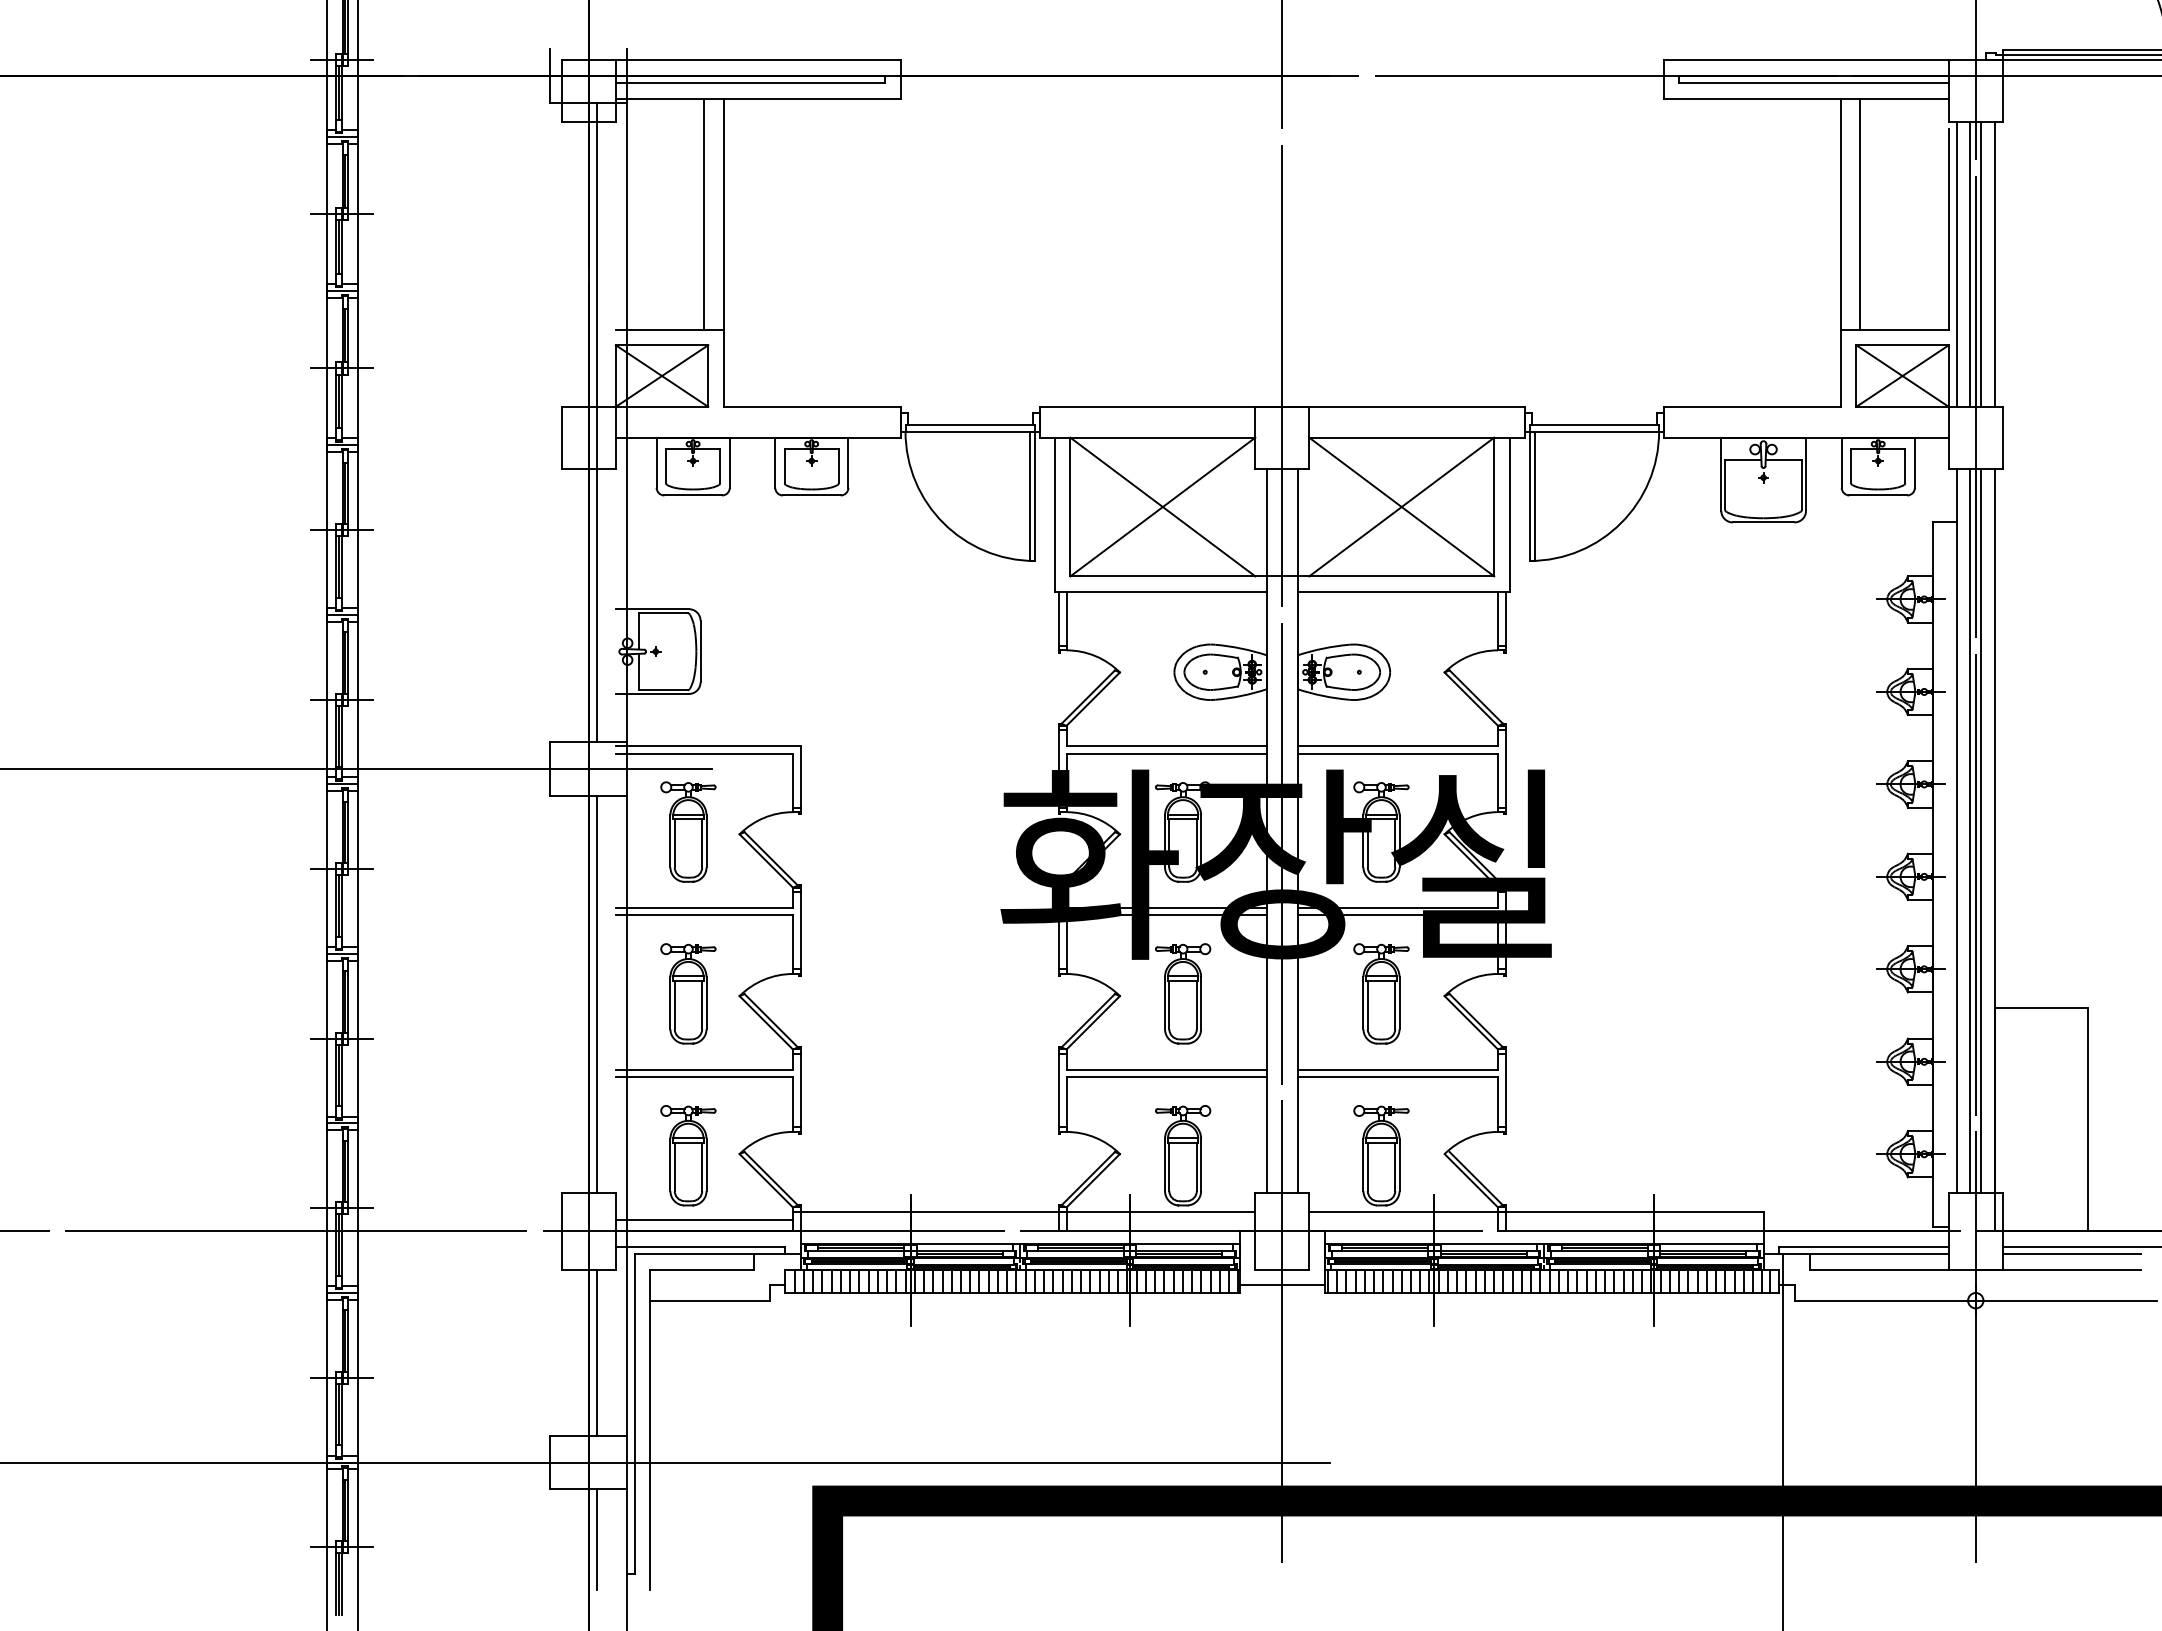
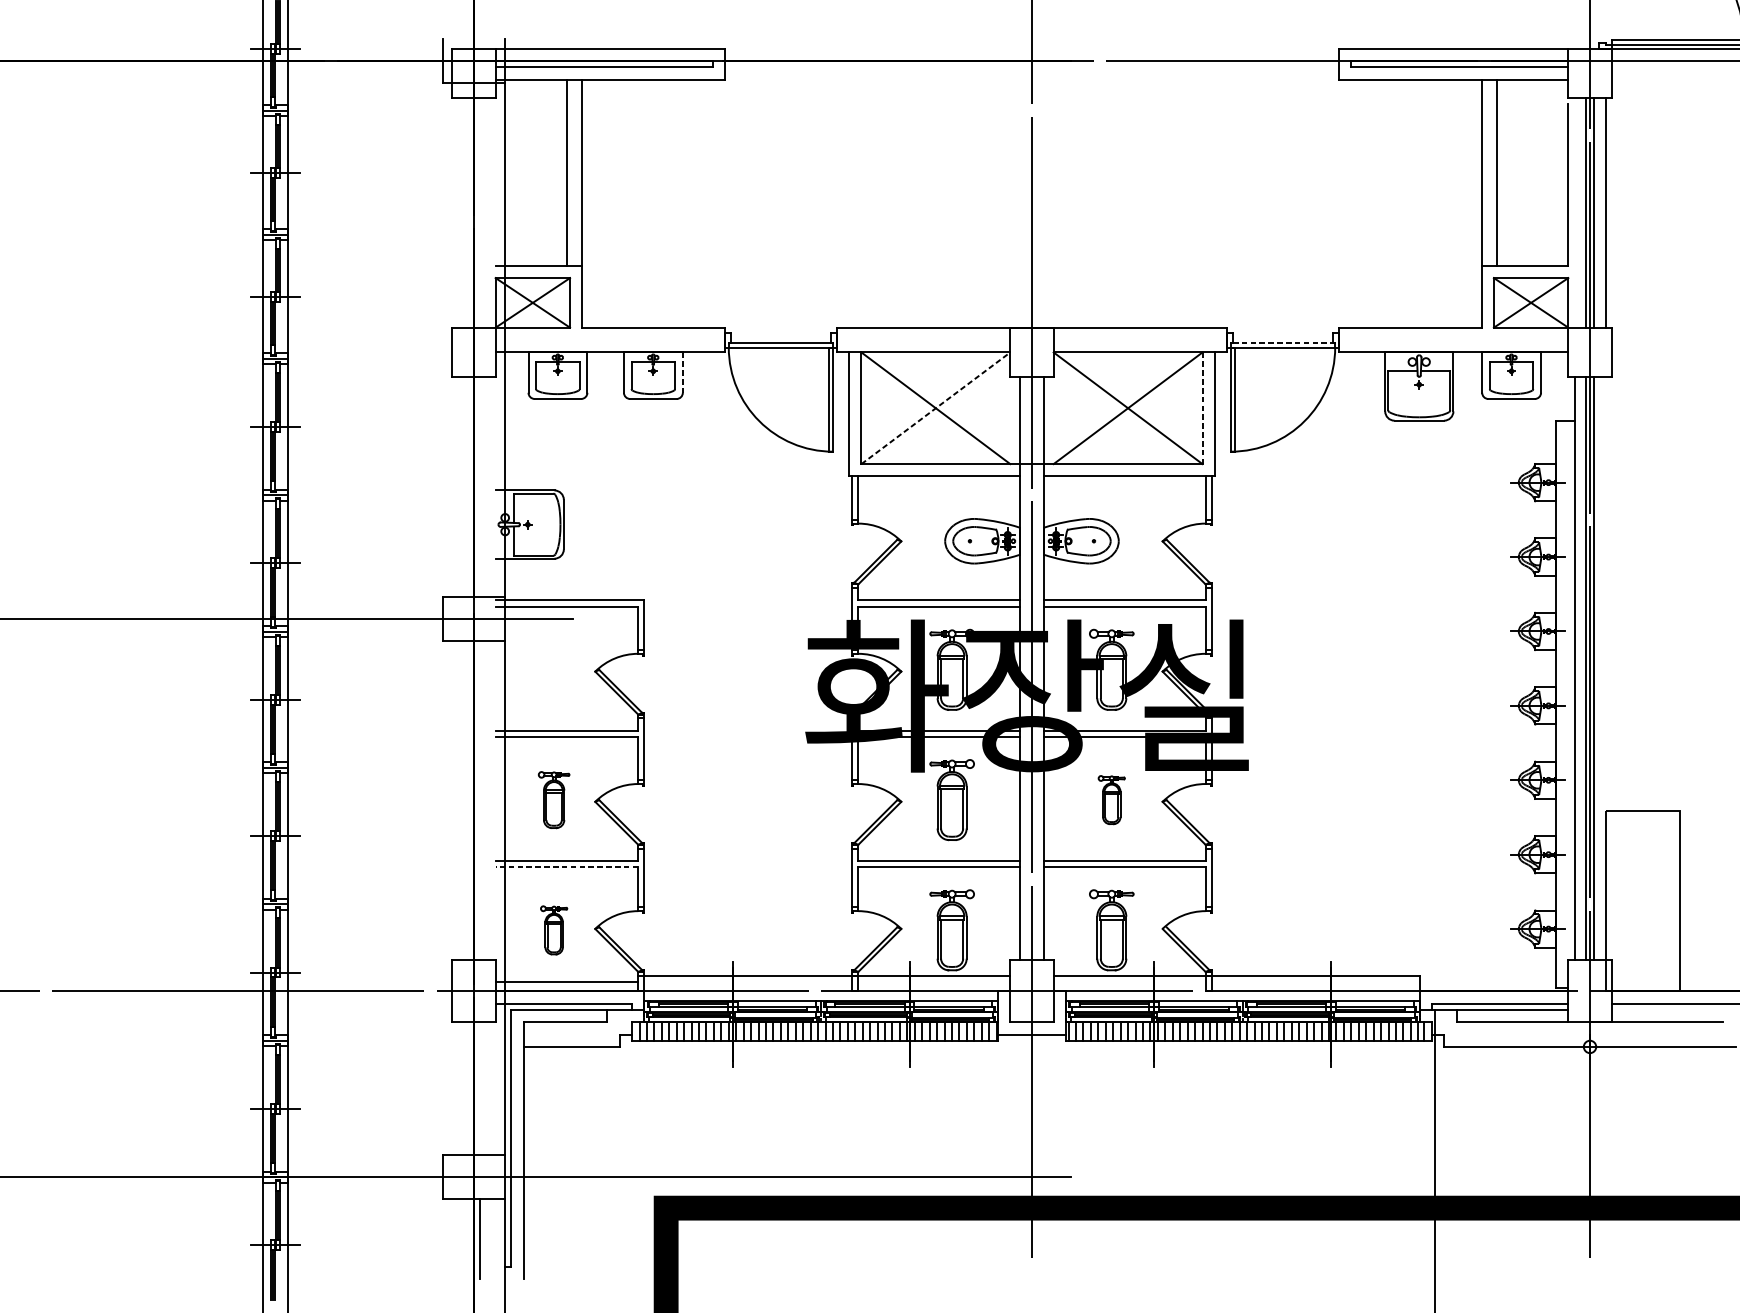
line: (1956, 263) -> (1574, 212), removed
line: (596, 422) -> (480, 340), removed
line: (1594, 425) -> (1283, 342), solid -> dashed
line: (848, 463) -> (682, 373), solid -> dashed
line: (1162, 507) -> (935, 408), solid -> dashed
line: (1494, 507) -> (1202, 408), solid -> dashed
line: (1995, 830) -> (1605, 668), removed
part: (688, 831) -> (554, 669), removed
line: (596, 993) -> (480, 799), removed
part: (688, 993) -> (554, 799), size x0.7
part: (1381, 993) -> (1111, 799), size x0.6
line: (704, 1077) -> (567, 867), solid -> dashed
part: (688, 1155) -> (554, 930), size x0.6
line: (2071, 1254) -> (1667, 1009), removed
line: (596, 1352) -> (480, 1088), removed

